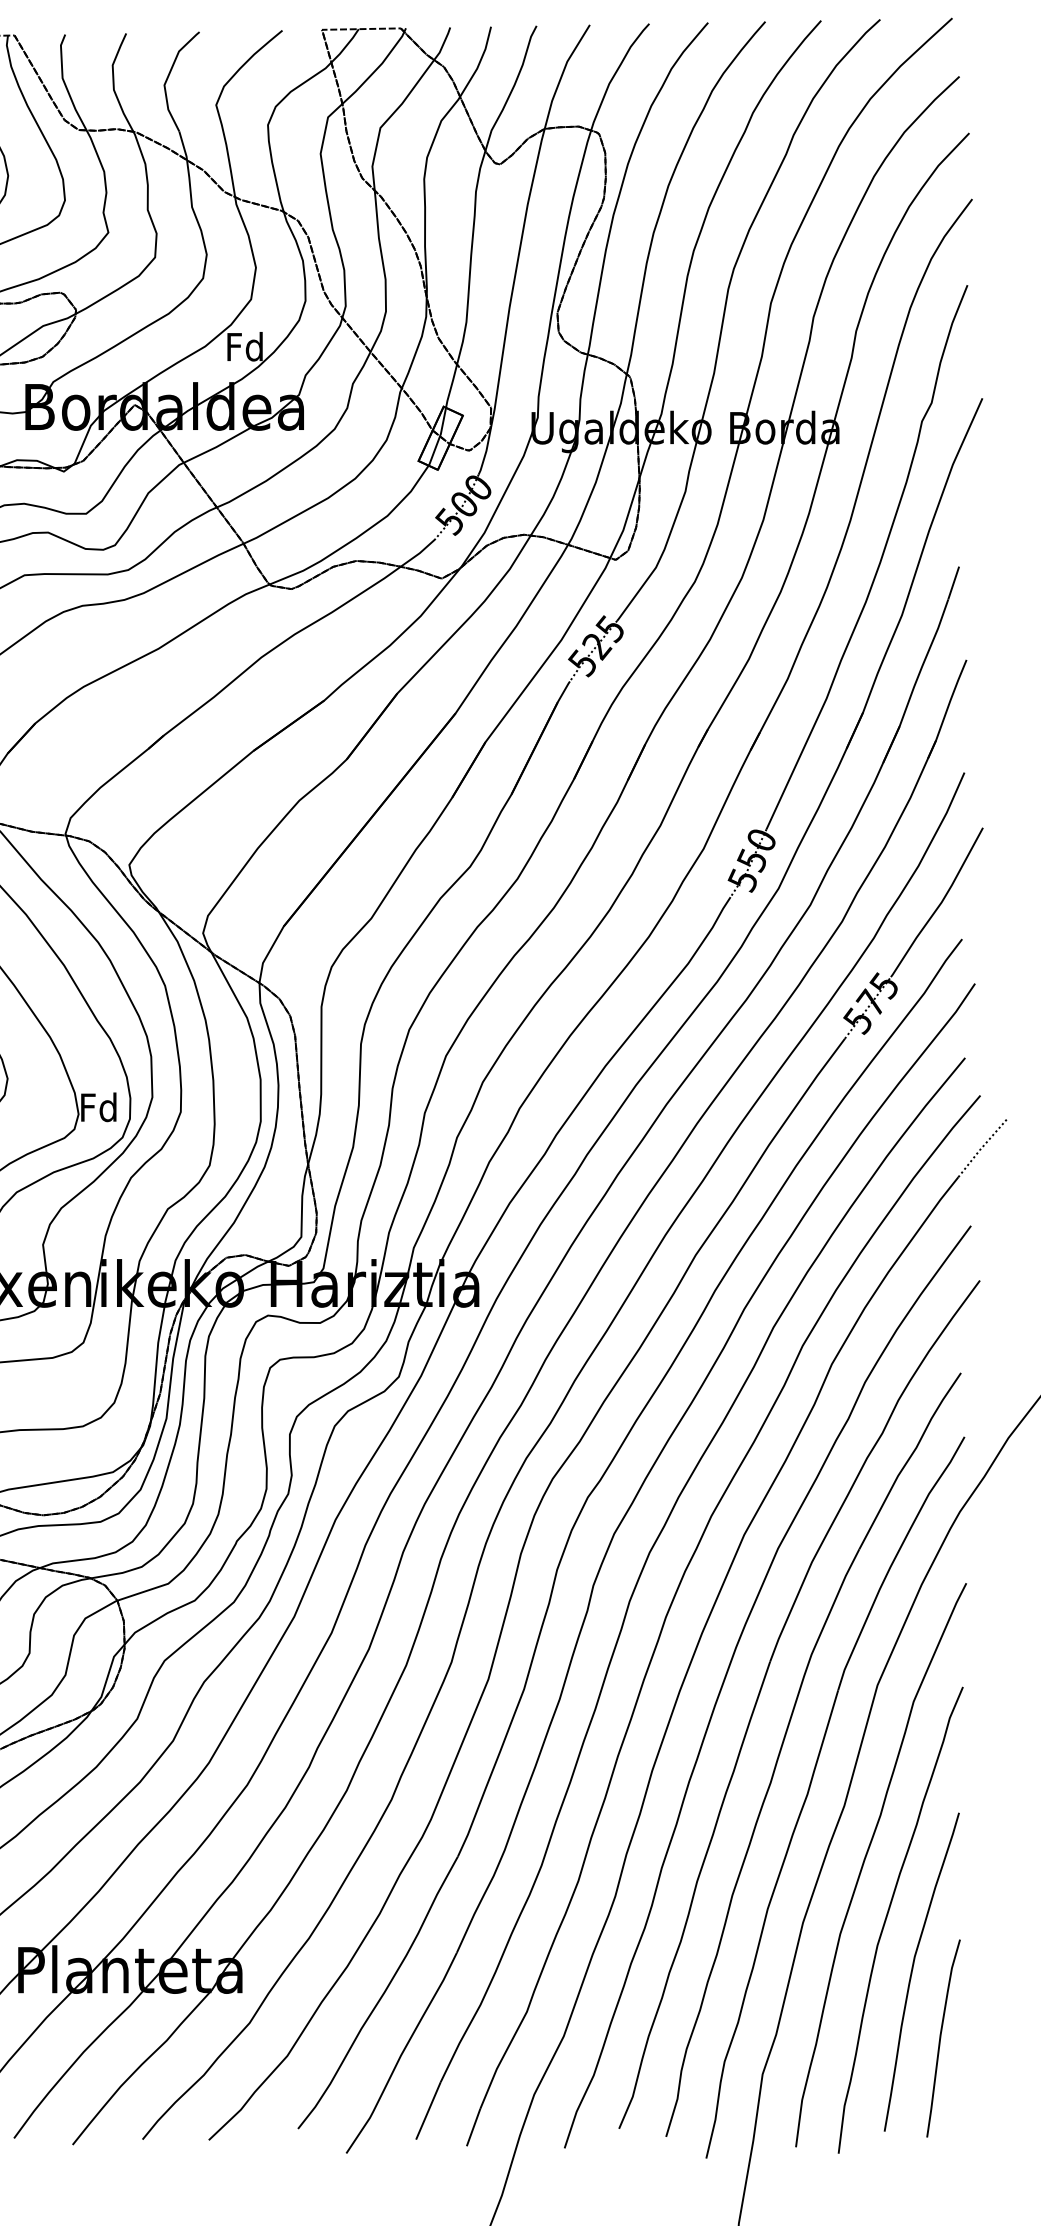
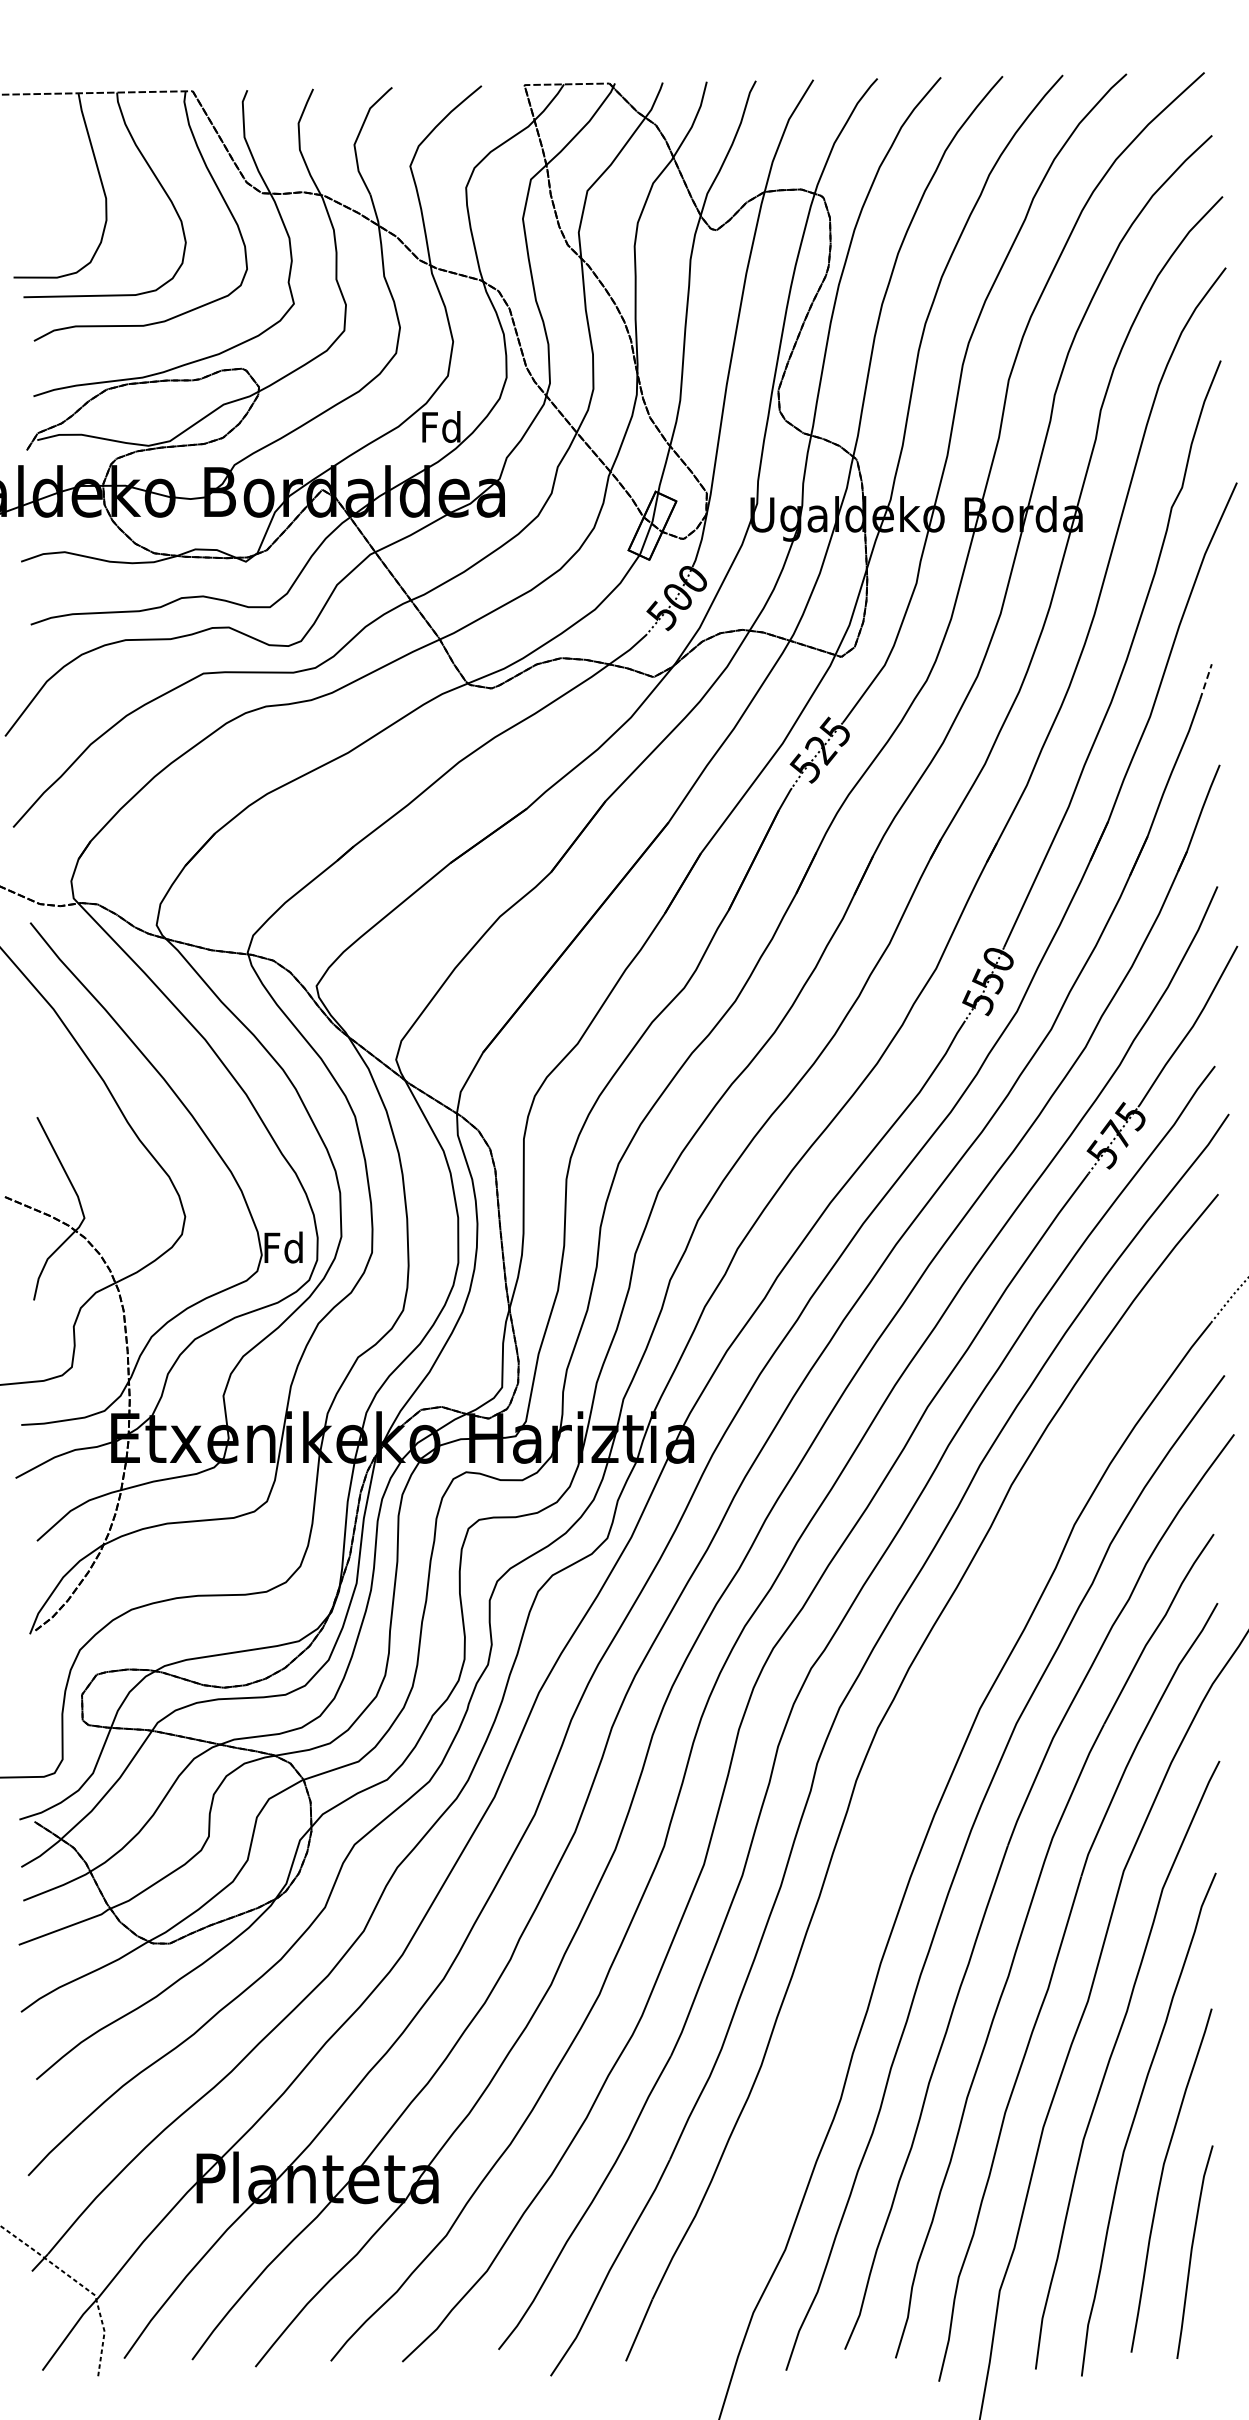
line: (953, 582) -> (1205, 681), solid -> dashed
part: (673, 1602) -> (903, 1781), removed

